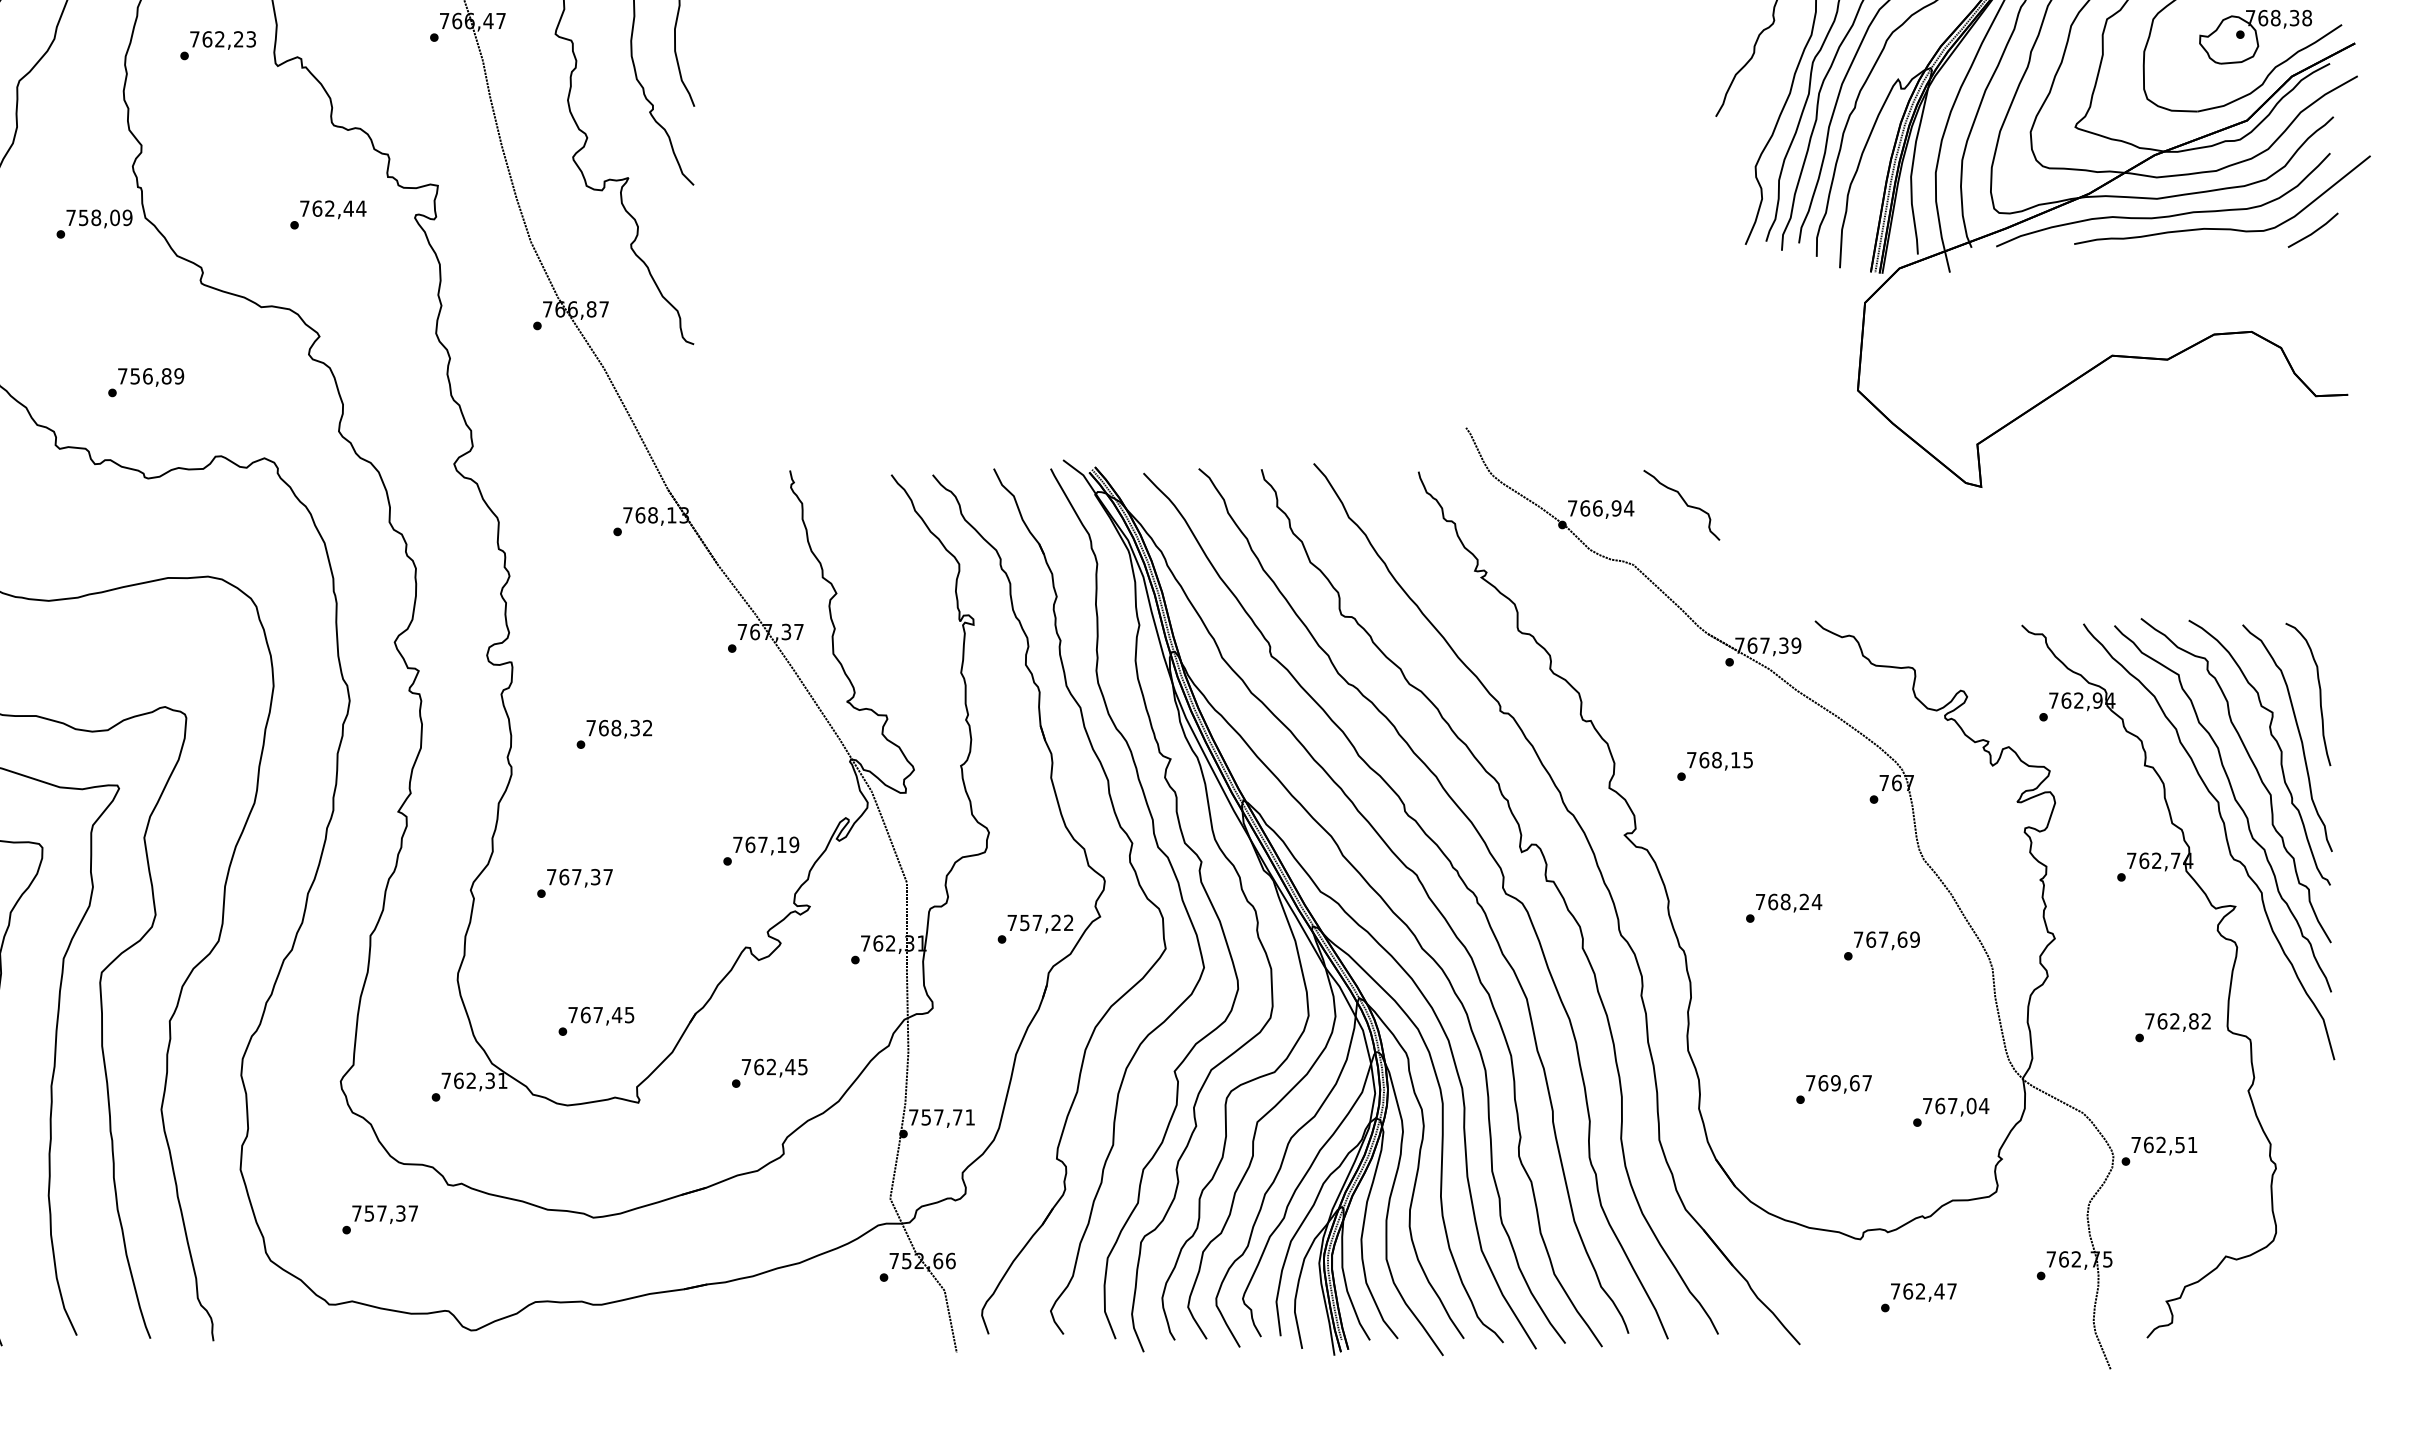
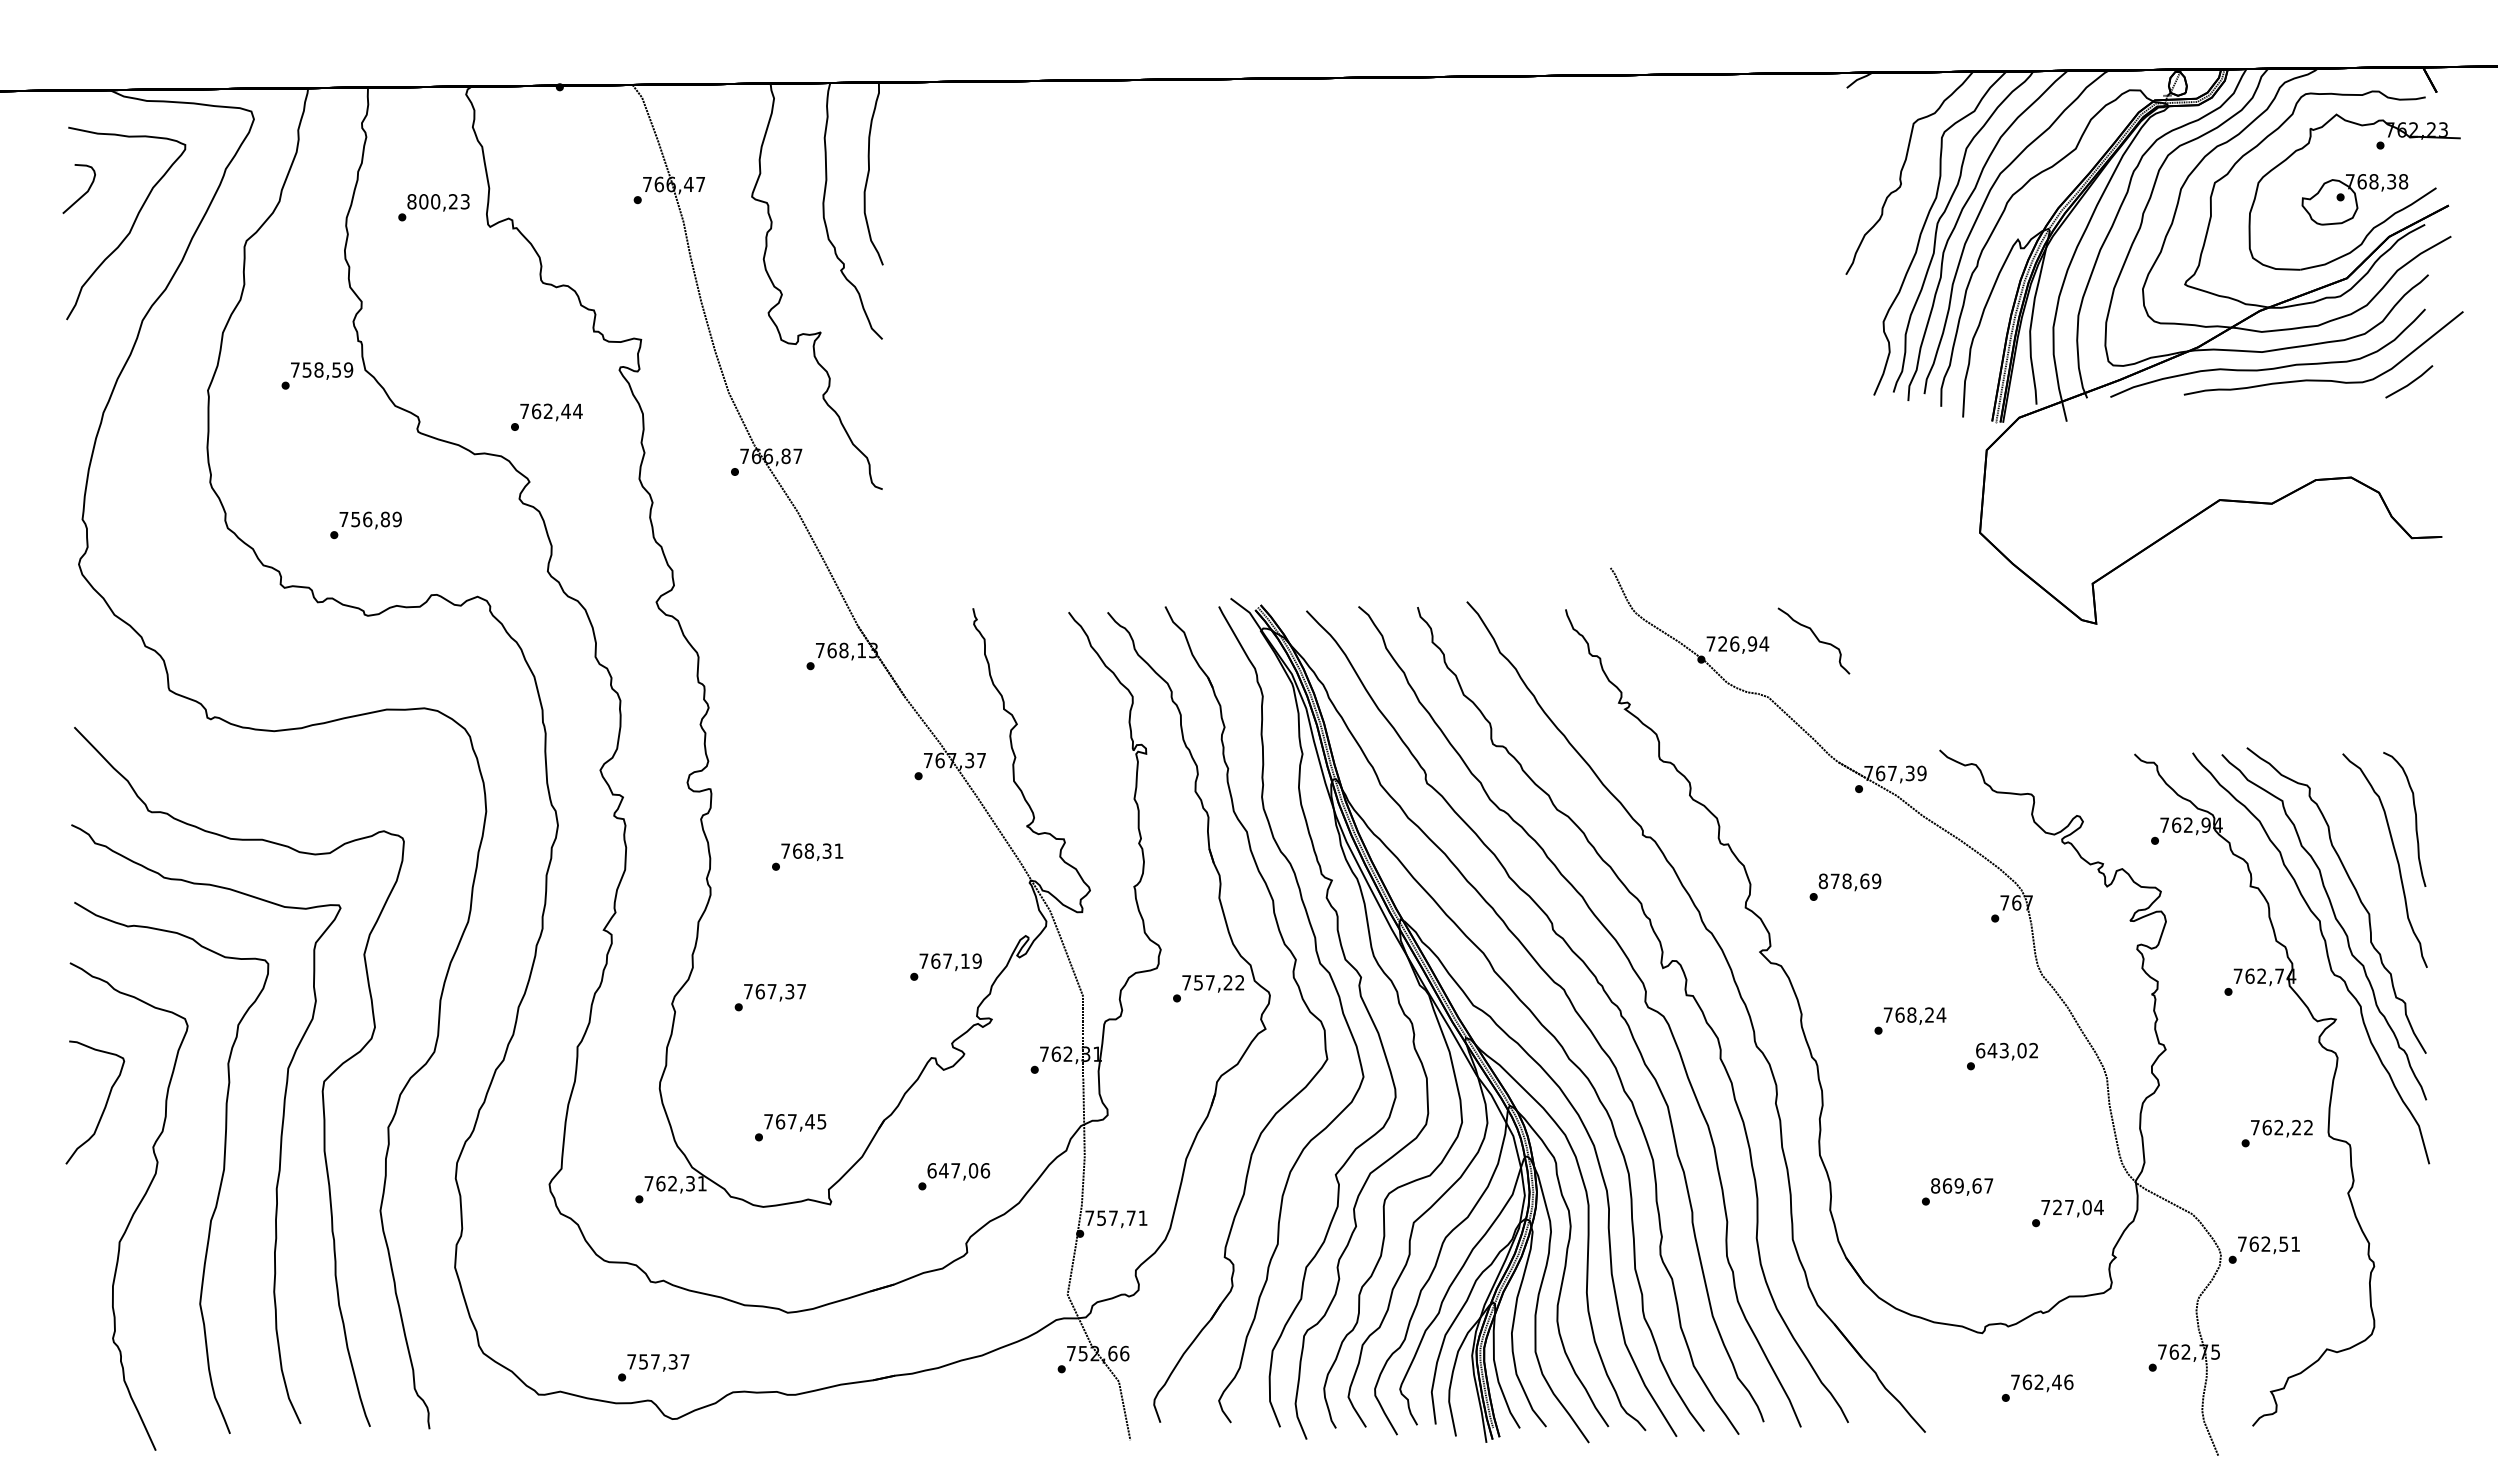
text: (207, 39) -> (423, 201), 762,23 -> 800,23
text: (327, 214) -> (546, 416), moved
text: (114, 217) -> (336, 369), 758,09 -> 758,59
text: (1584, 507) -> (1722, 643), 766,94 -> 726,94
text: (647, 727) -> (838, 850), 768,32 -> 768,31
part: (2276, 743) -> (2374, 865), removed
text: (1719, 760) -> (1849, 881), 768,15 -> 878,69
text: (1035, 928) -> (1208, 988), moved
text: (1887, 939) -> (2007, 1050), 767,69 -> 643,02
text: (2193, 1021) -> (2296, 1127), 762,82 -> 762,22
text: (774, 1066) -> (958, 1170), 762,45 -> 647,06
text: (1810, 1082) -> (1935, 1185), 769,67 -> 869,67
text: (1940, 1106) -> (2057, 1207), 767,04 -> 727,04
text: (379, 1219) -> (653, 1367), moved
text: (1951, 1291) -> (2068, 1382), 762,47 -> 762,46

